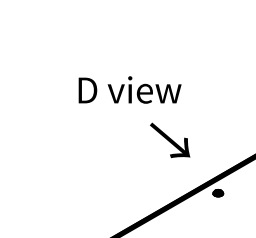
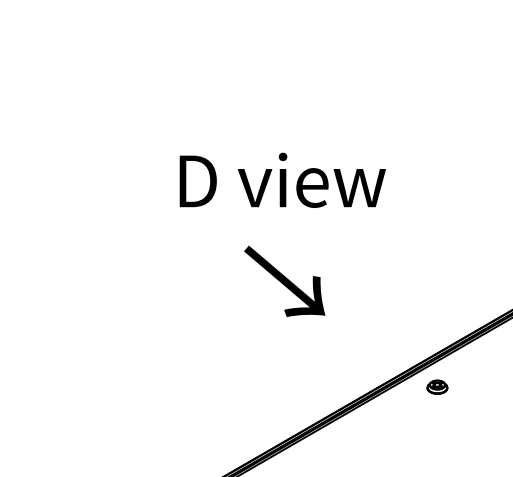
text: (129, 89) -> (281, 179), moved
text: (170, 140) -> (285, 281), moved

